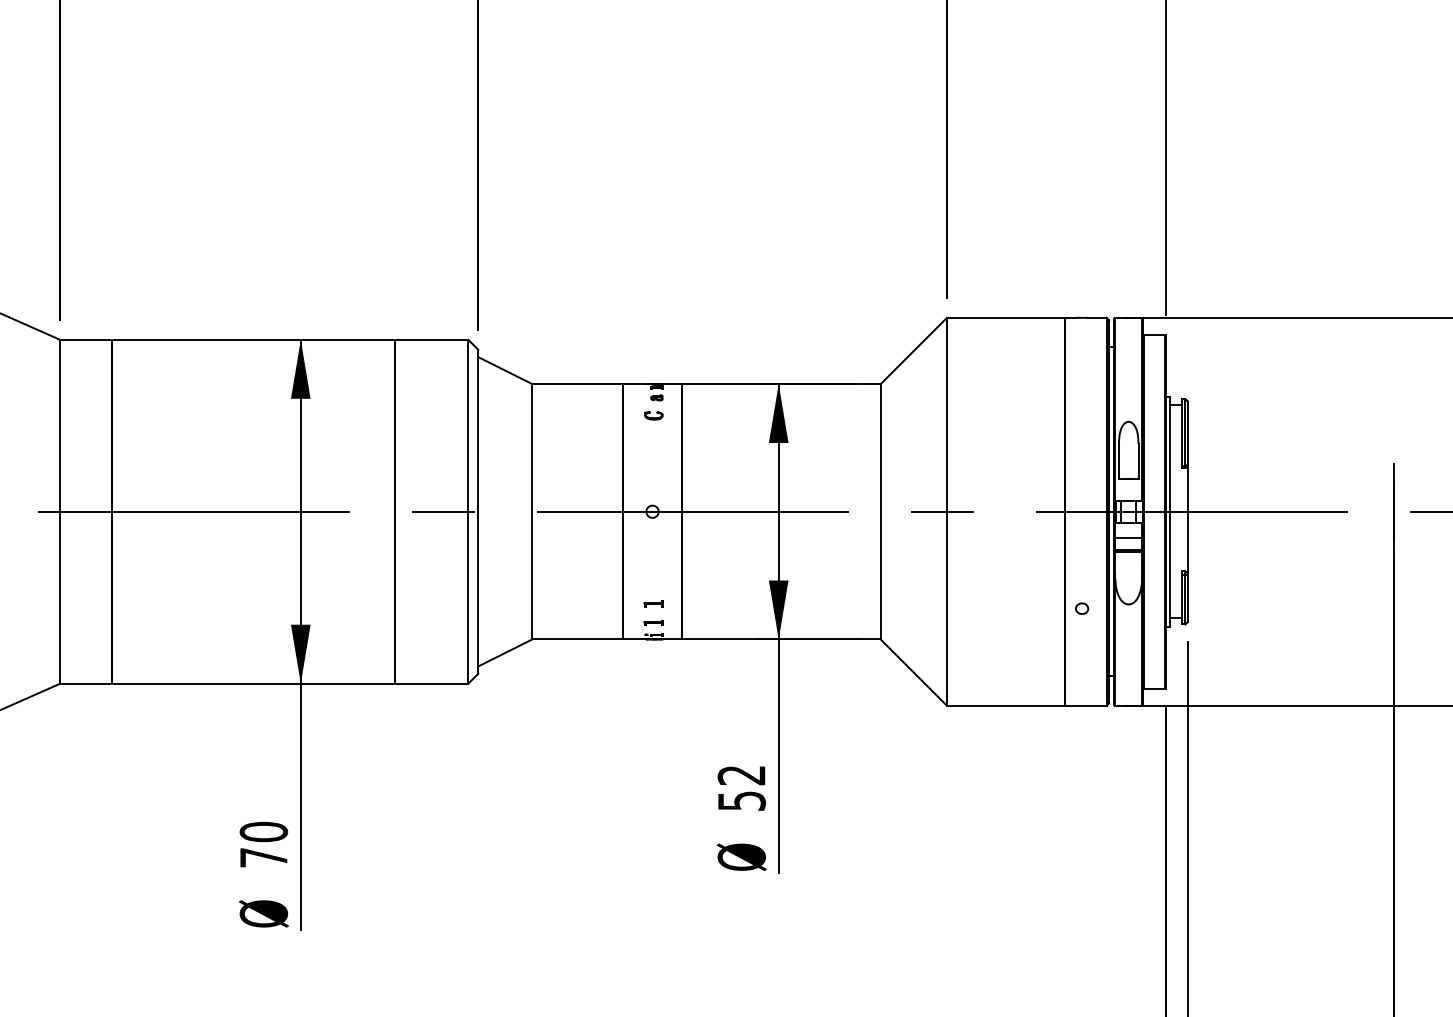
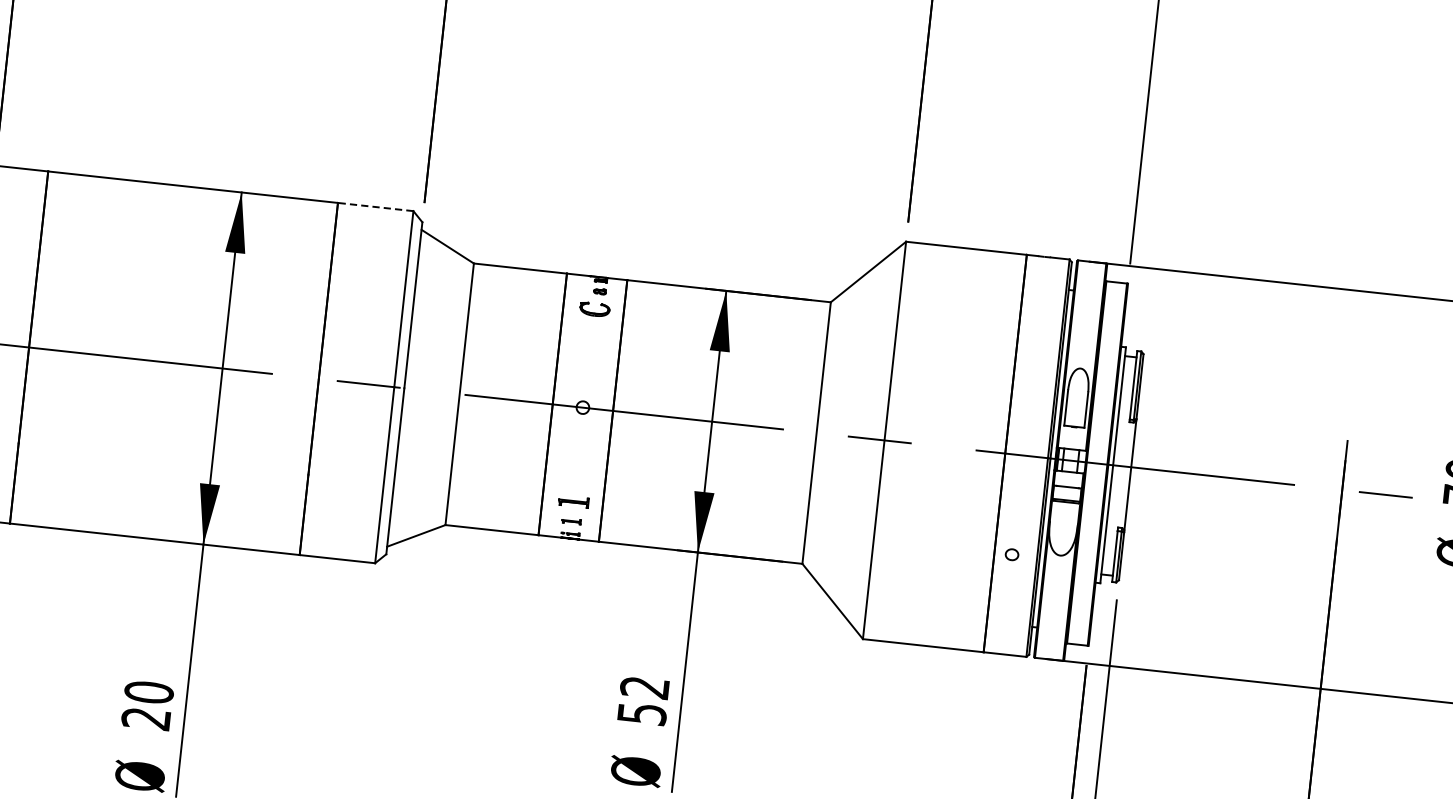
line: (431, 339) -> (375, 206), solid -> dashed
part: (653, 415) -> (594, 309), size x1.6
part: (653, 603) -> (573, 501), size x1.6
text: (263, 857) -> (145, 718), 70 -> 20

